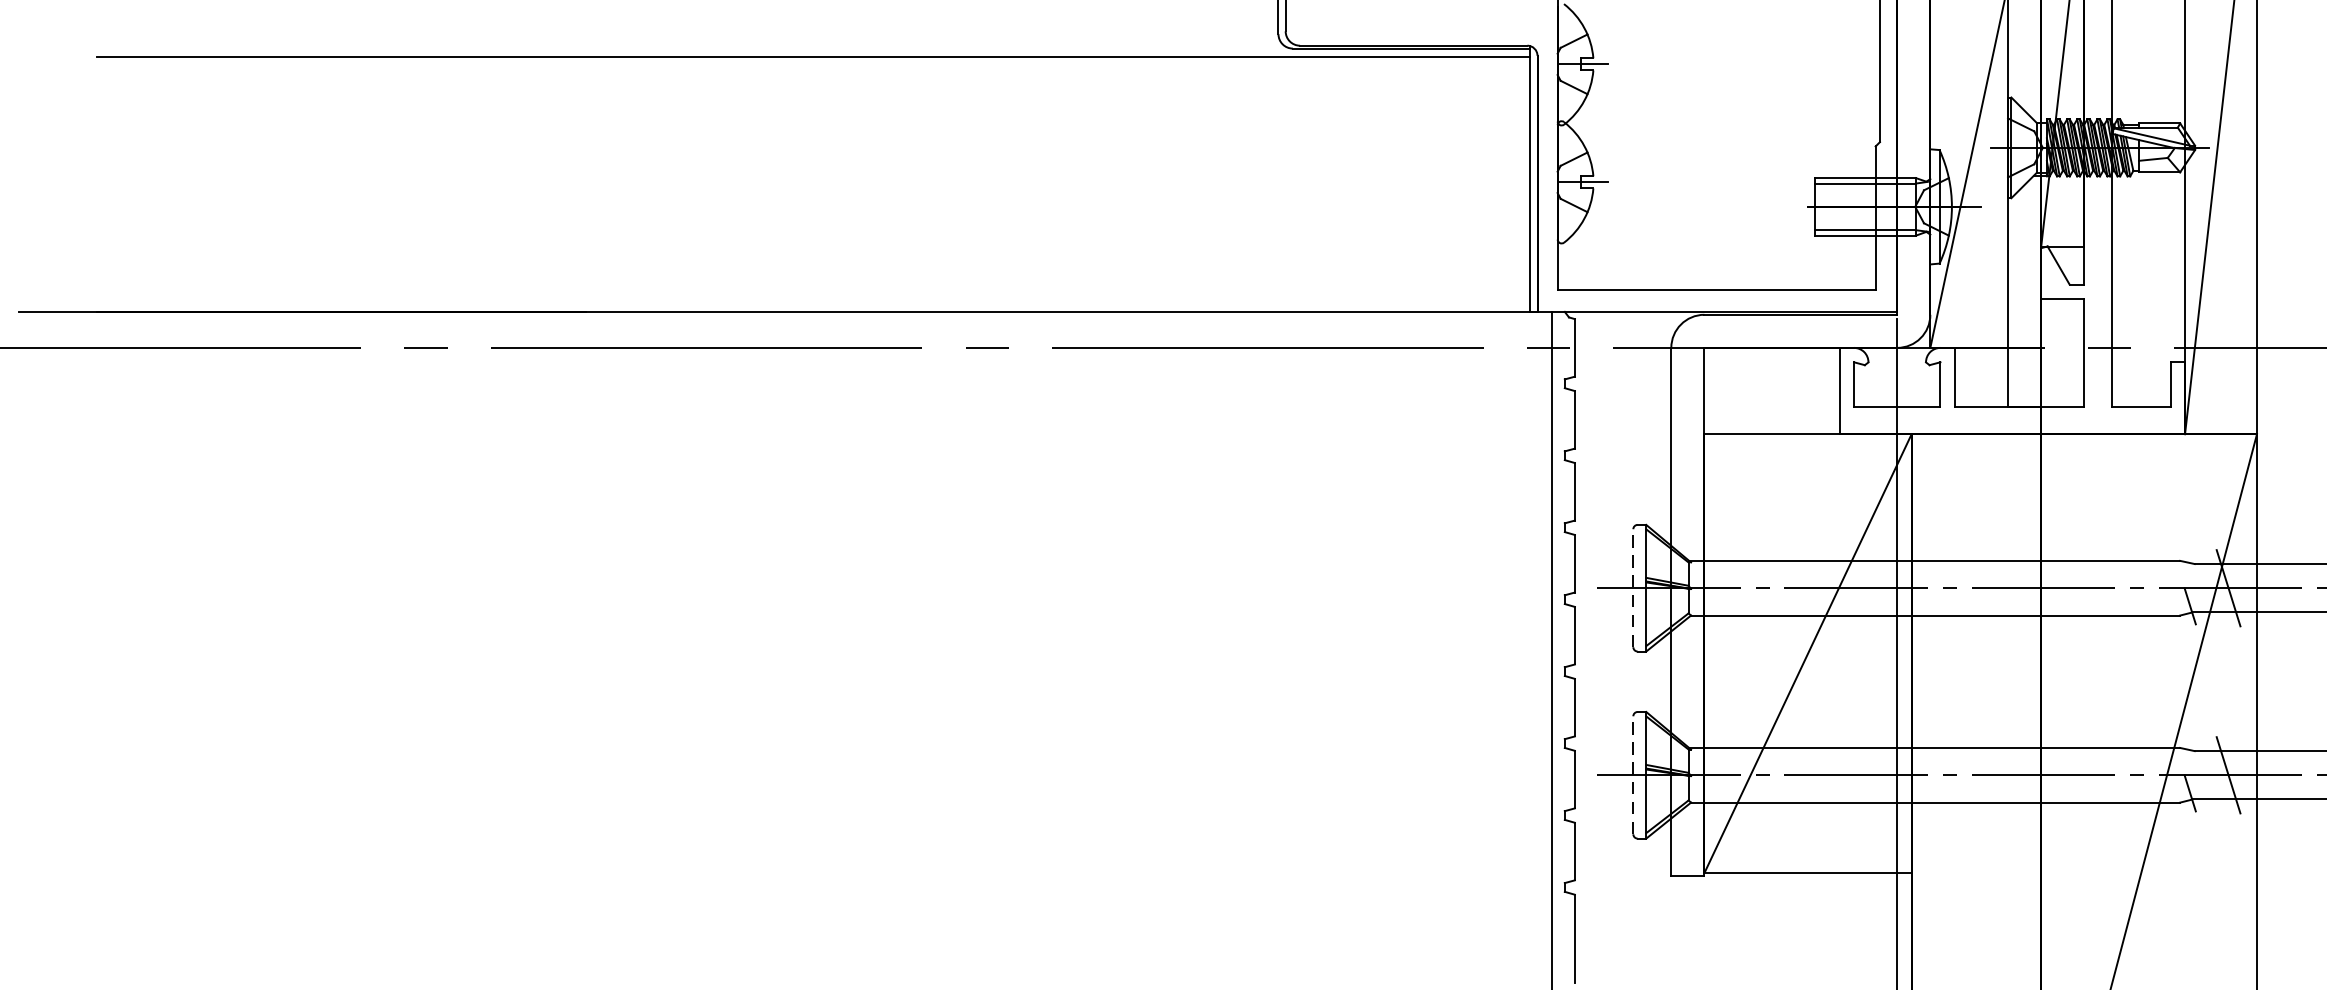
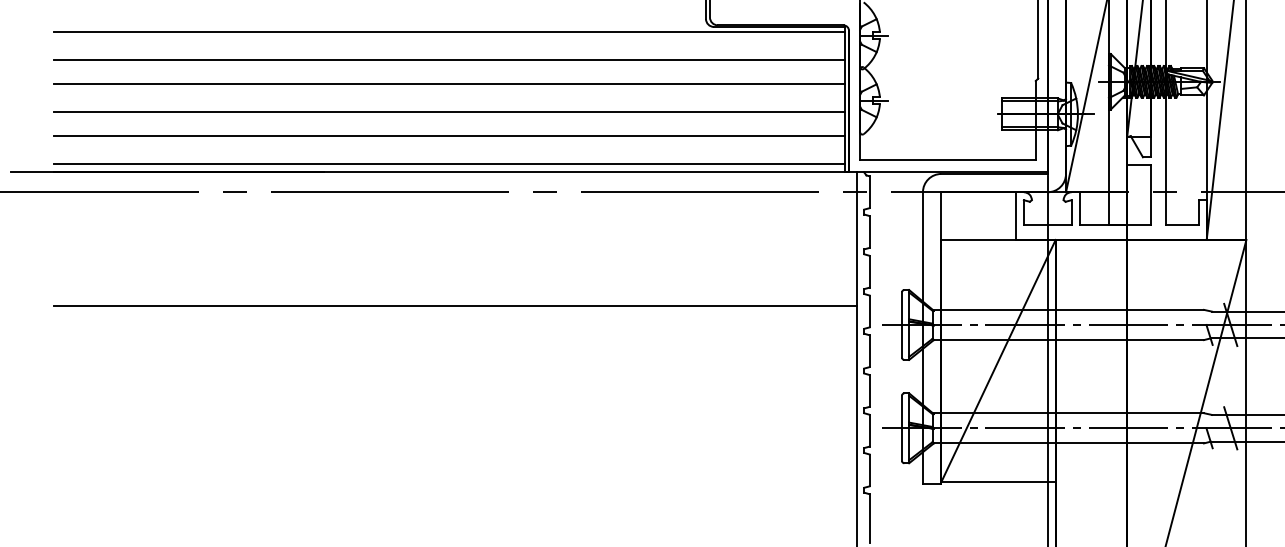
line: (814, 109) -> (449, 60), added
line: (814, 152) -> (449, 84), added
line: (814, 201) -> (449, 111), added
line: (814, 245) -> (449, 135), added
line: (814, 297) -> (449, 164), added
line: (824, 554) -> (455, 306), added
line: (1632, 587) -> (901, 324), dashed -> solid
line: (1632, 775) -> (901, 428), dashed -> solid

